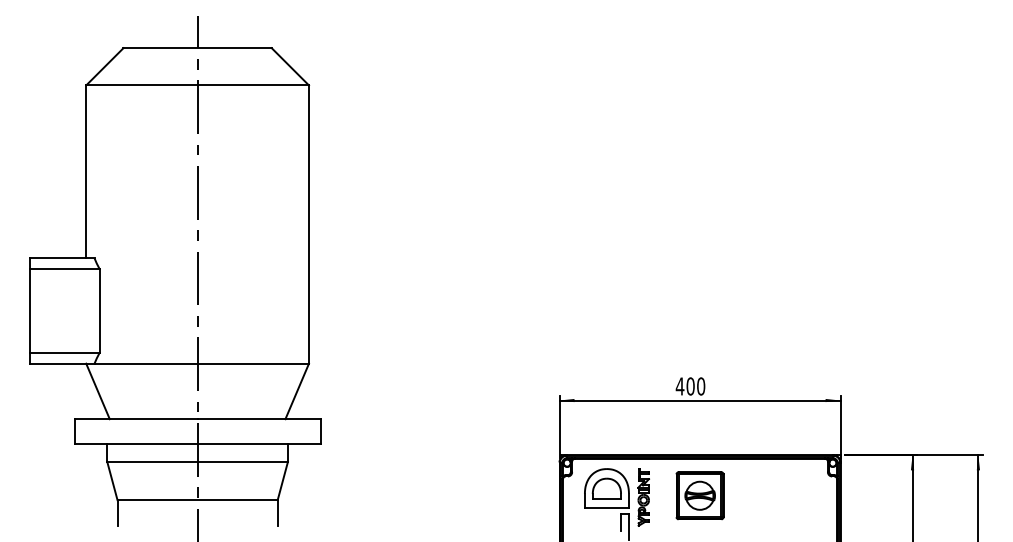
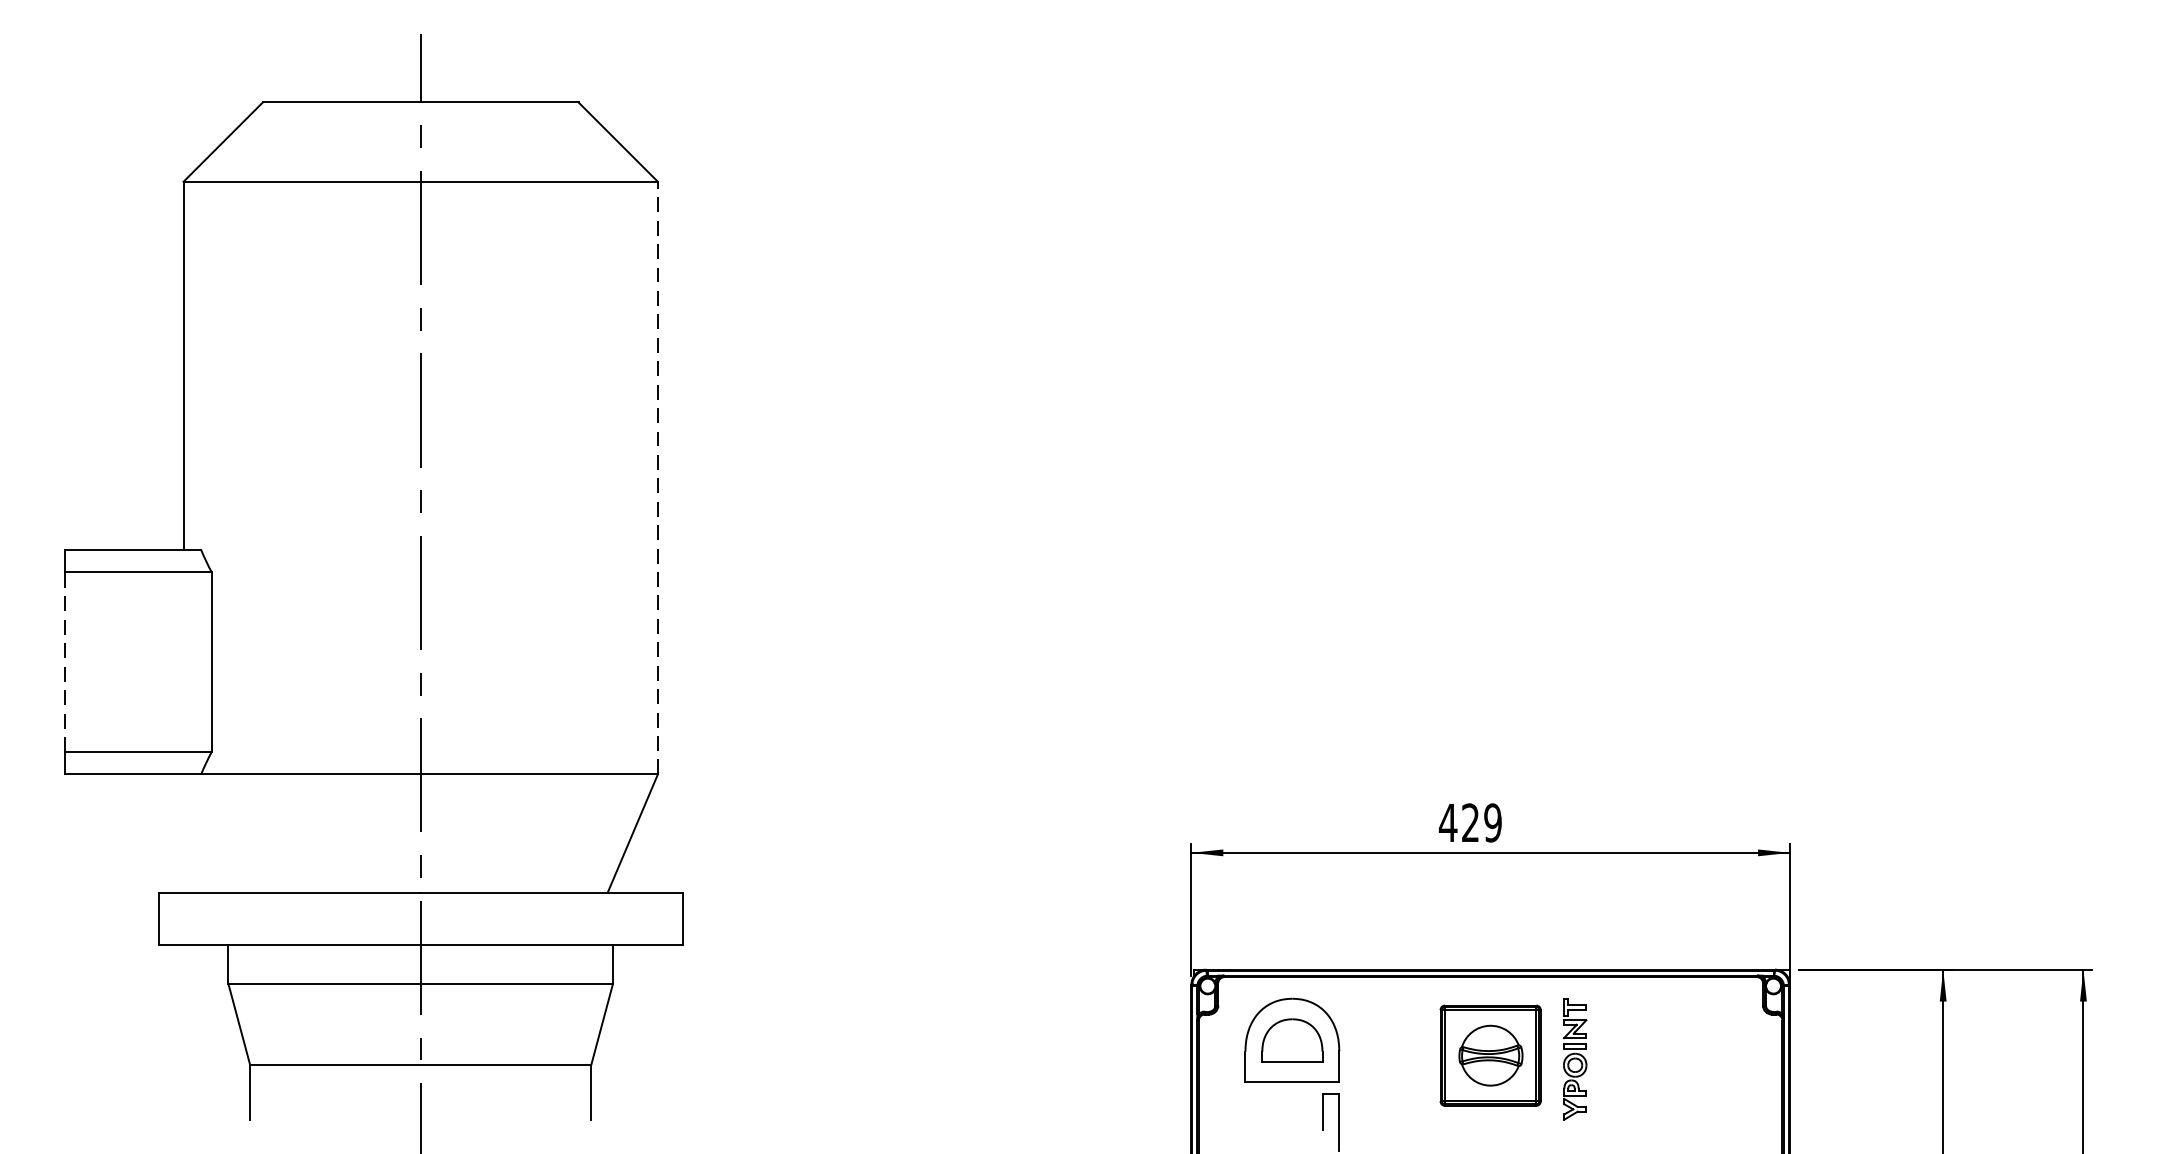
line: (309, 224) -> (658, 477), solid -> dashed
line: (30, 310) -> (64, 661), solid -> dashed
text: (695, 386) -> (1480, 822), 400 -> 429
line: (97, 391) -> (207, 833), removed
part: (643, 497) -> (1574, 1059), moved

